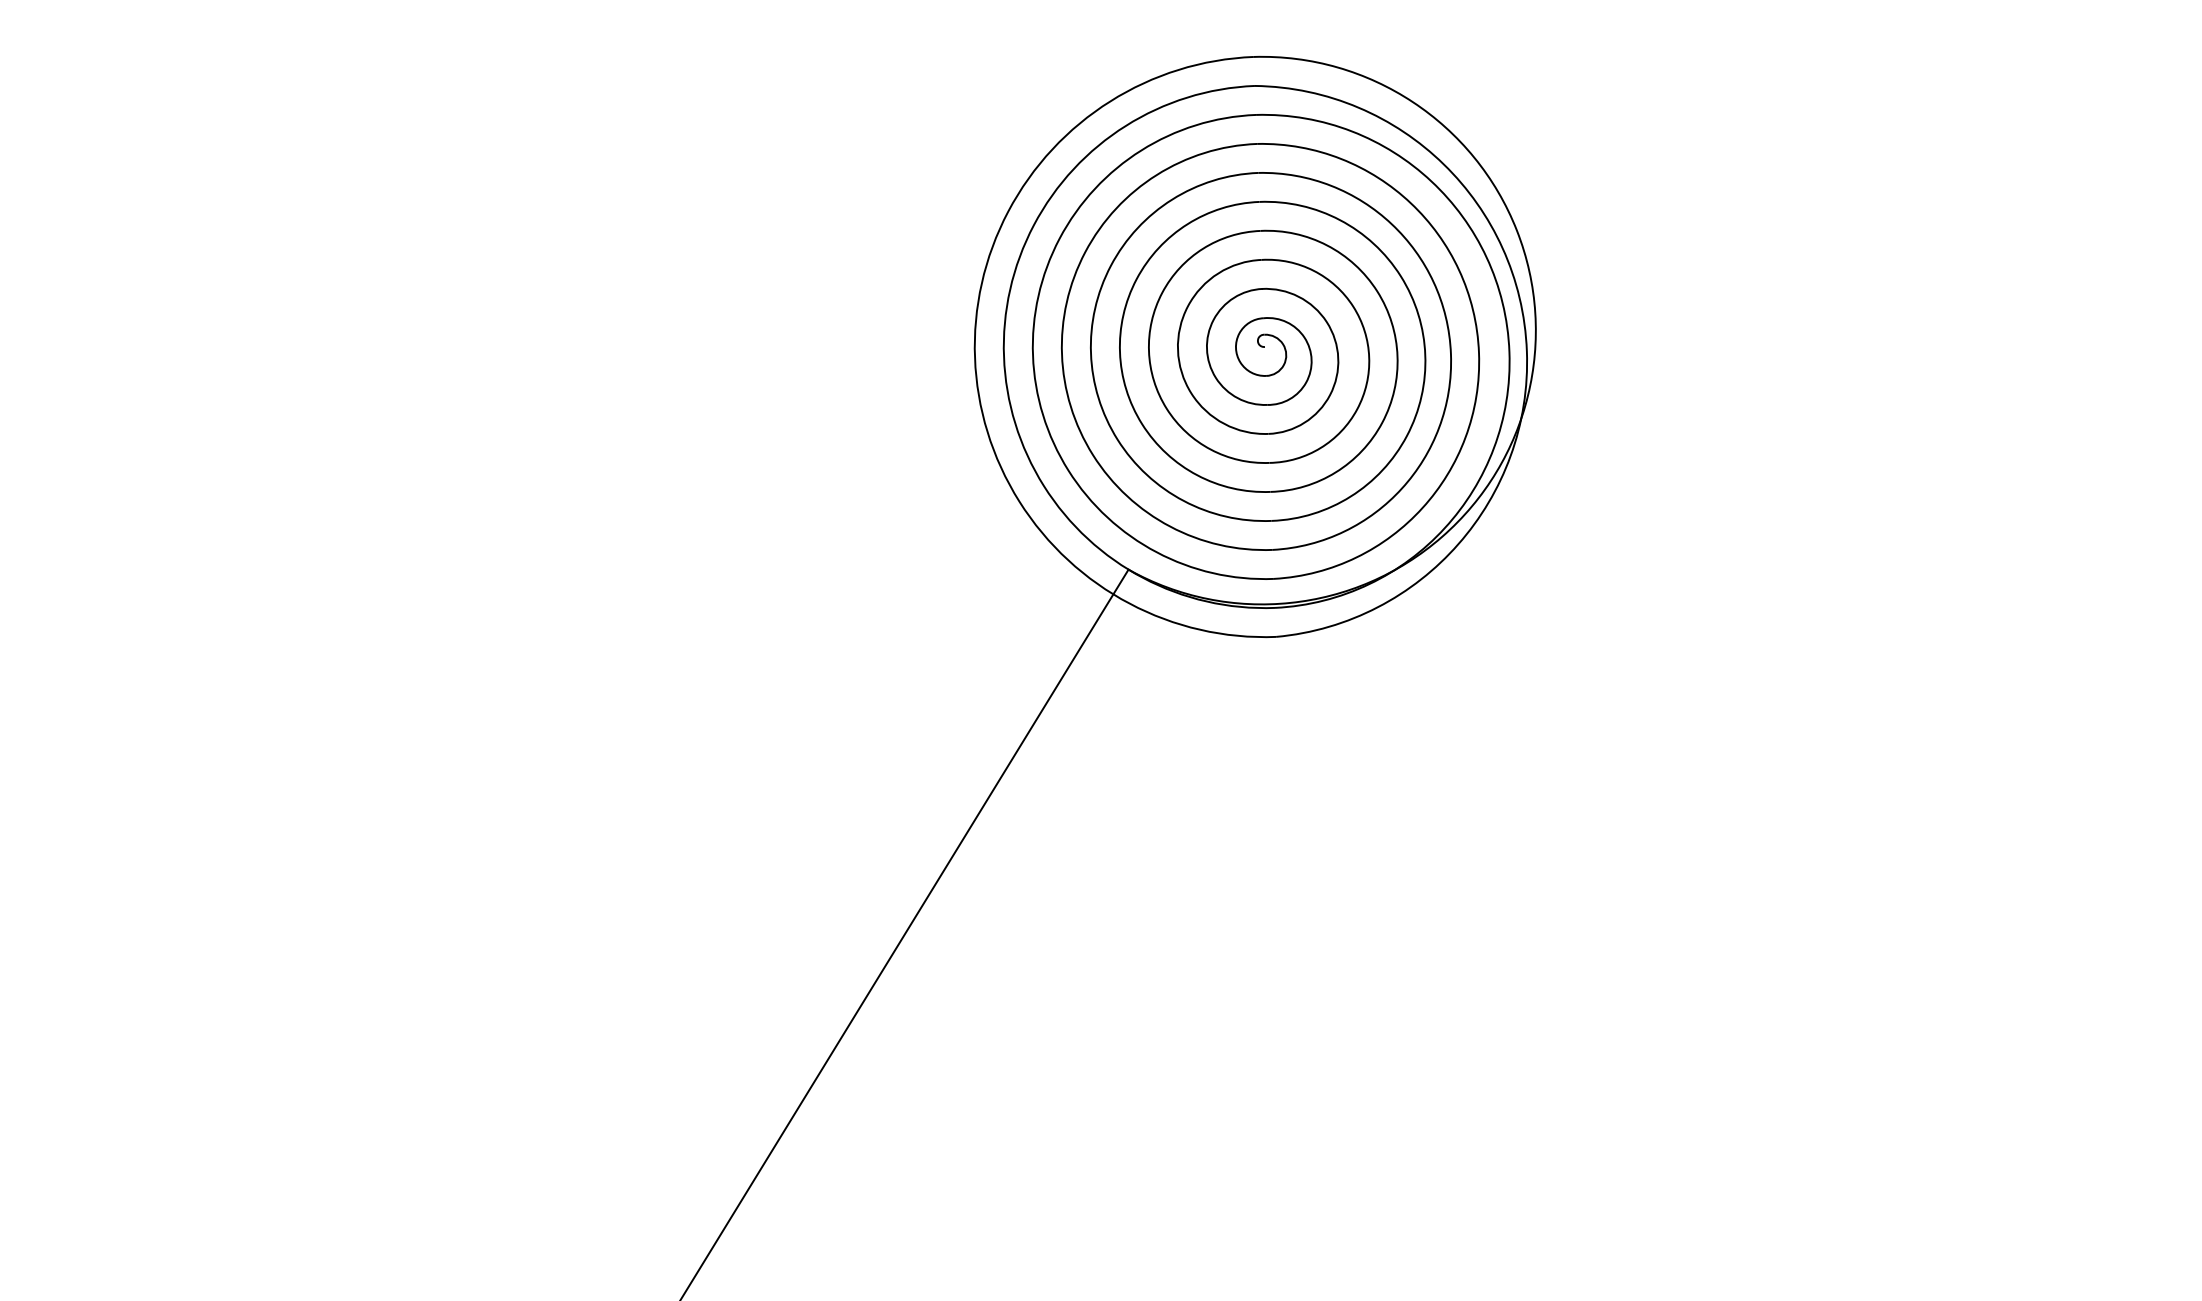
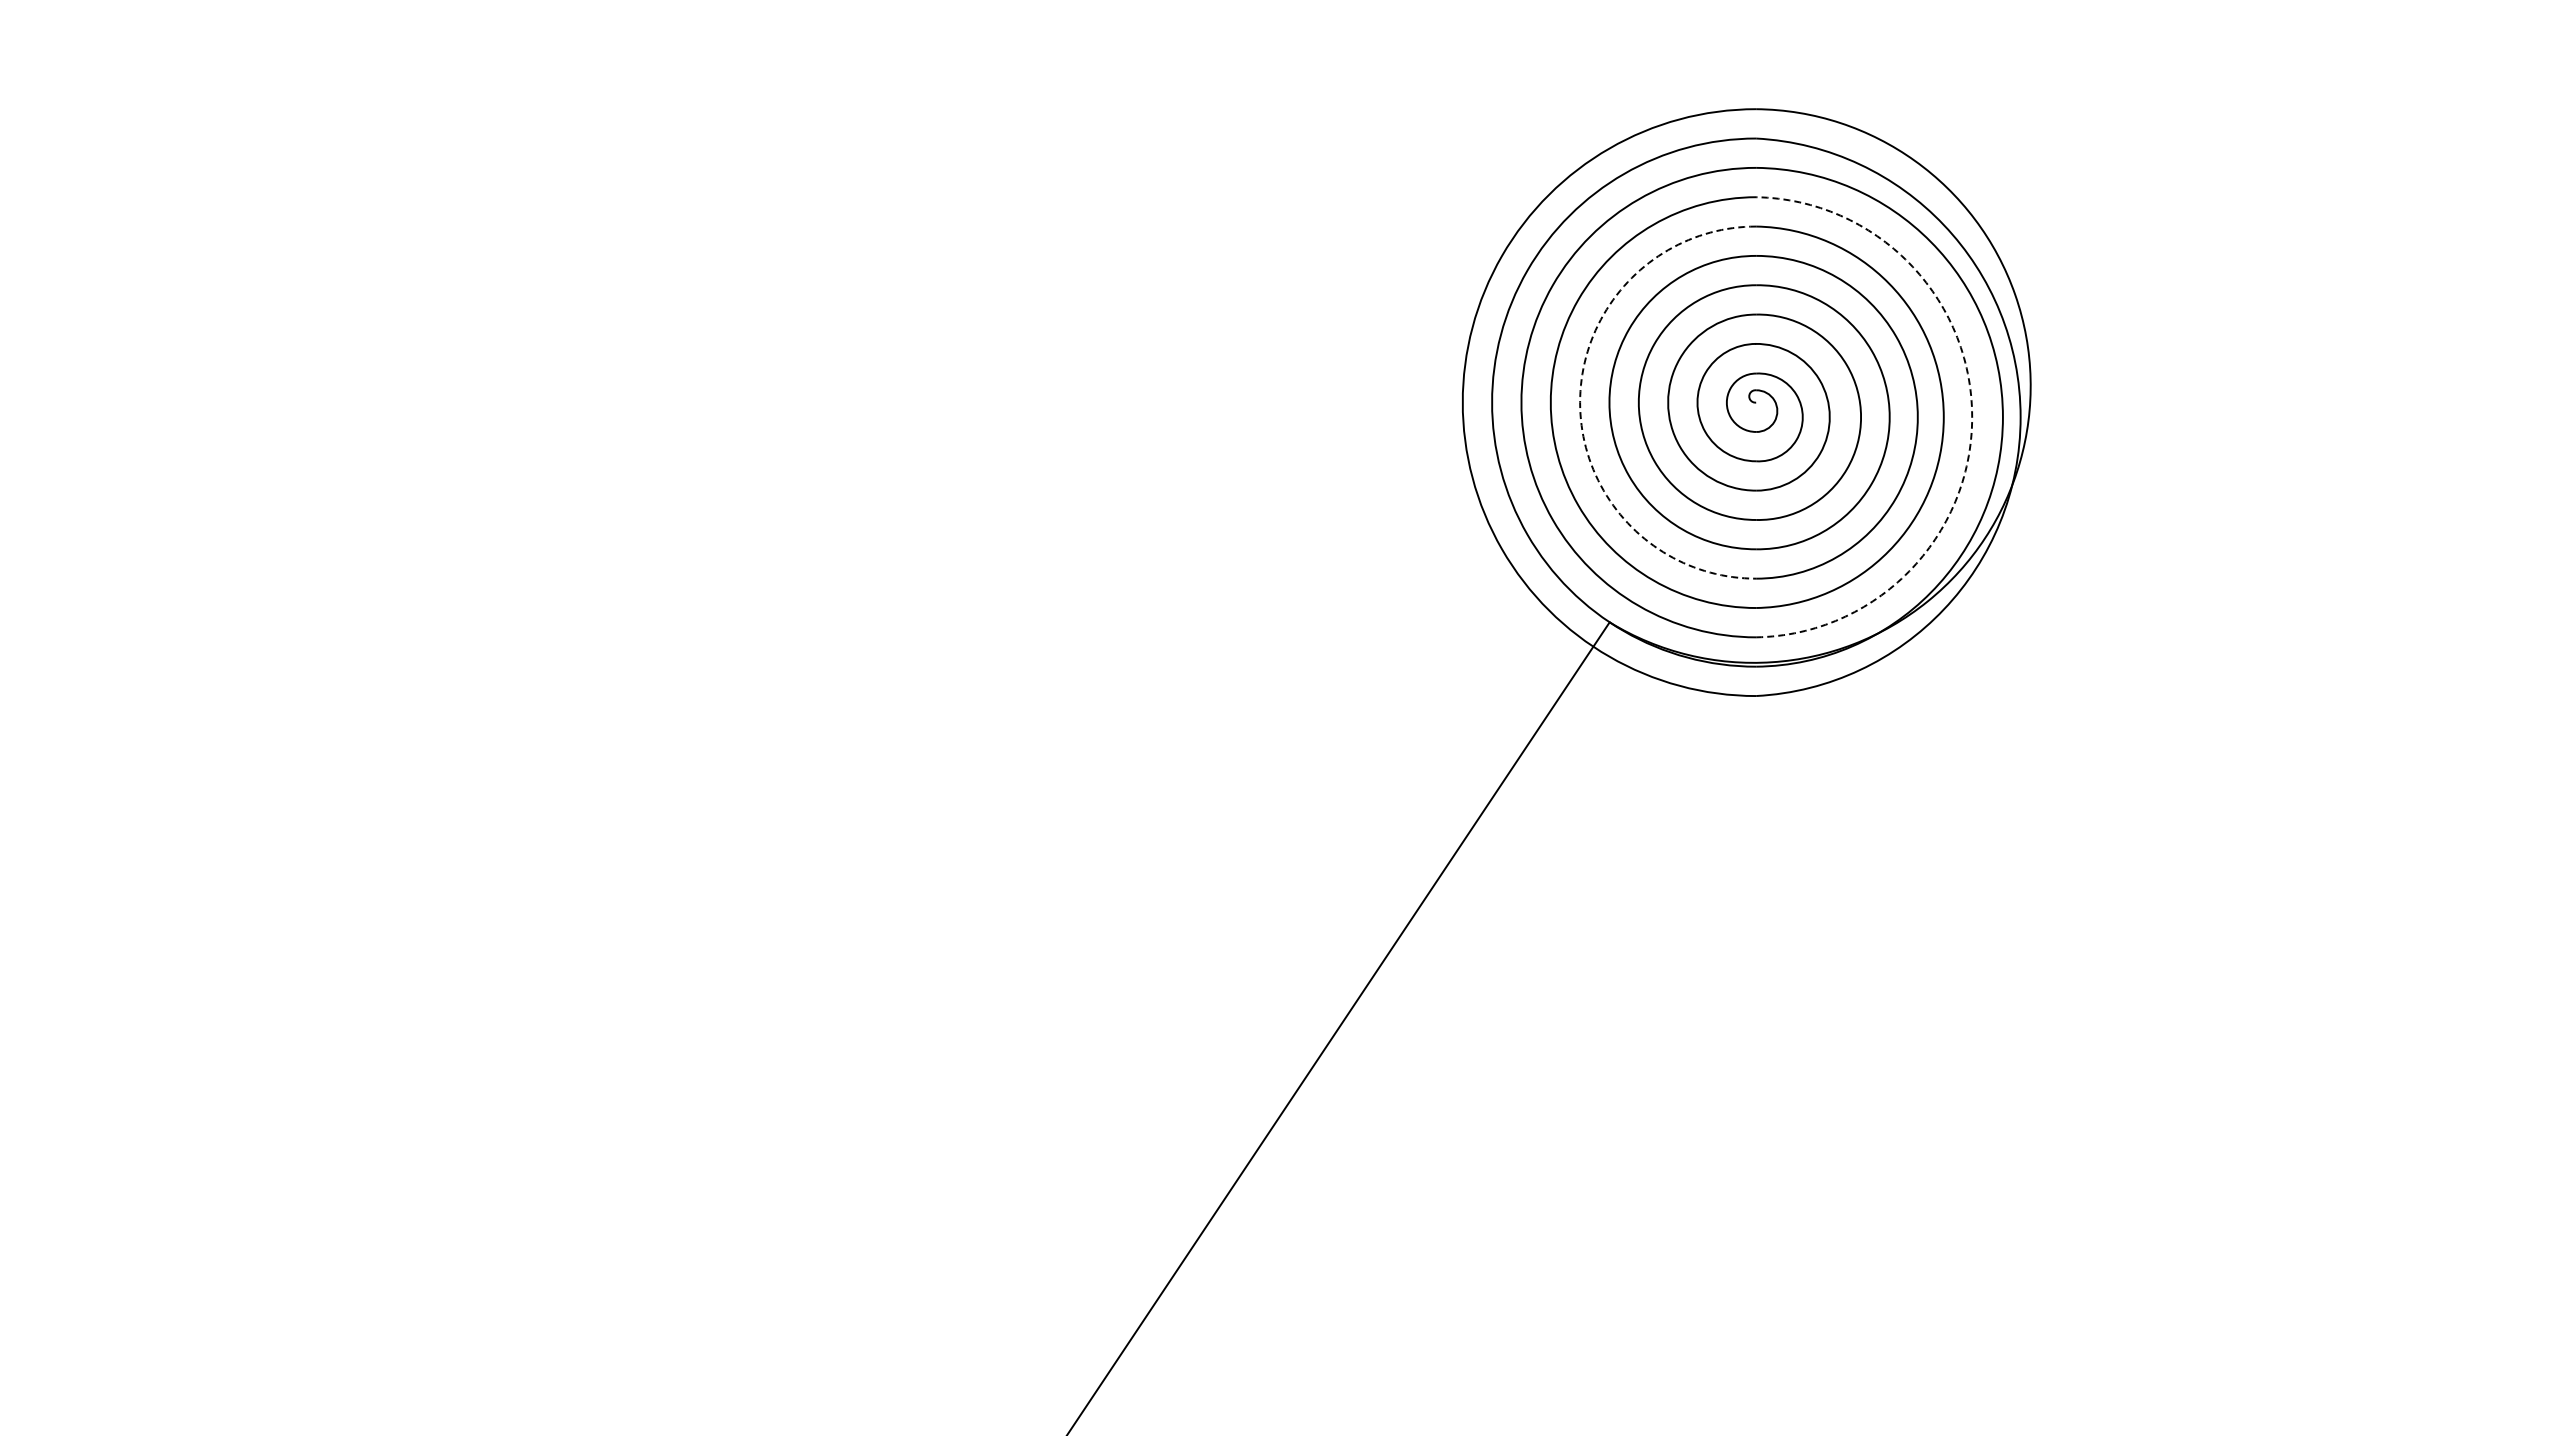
arc: (1091, 353) -> (1580, 402), solid -> dashed
arc: (1479, 353) -> (1972, 417), solid -> dashed

